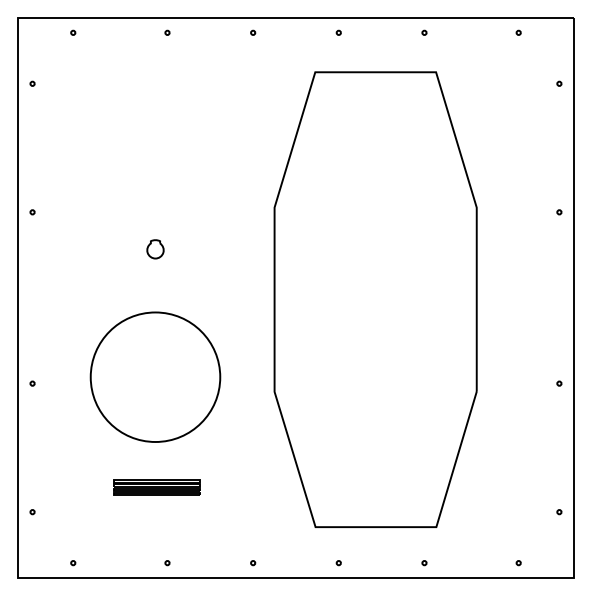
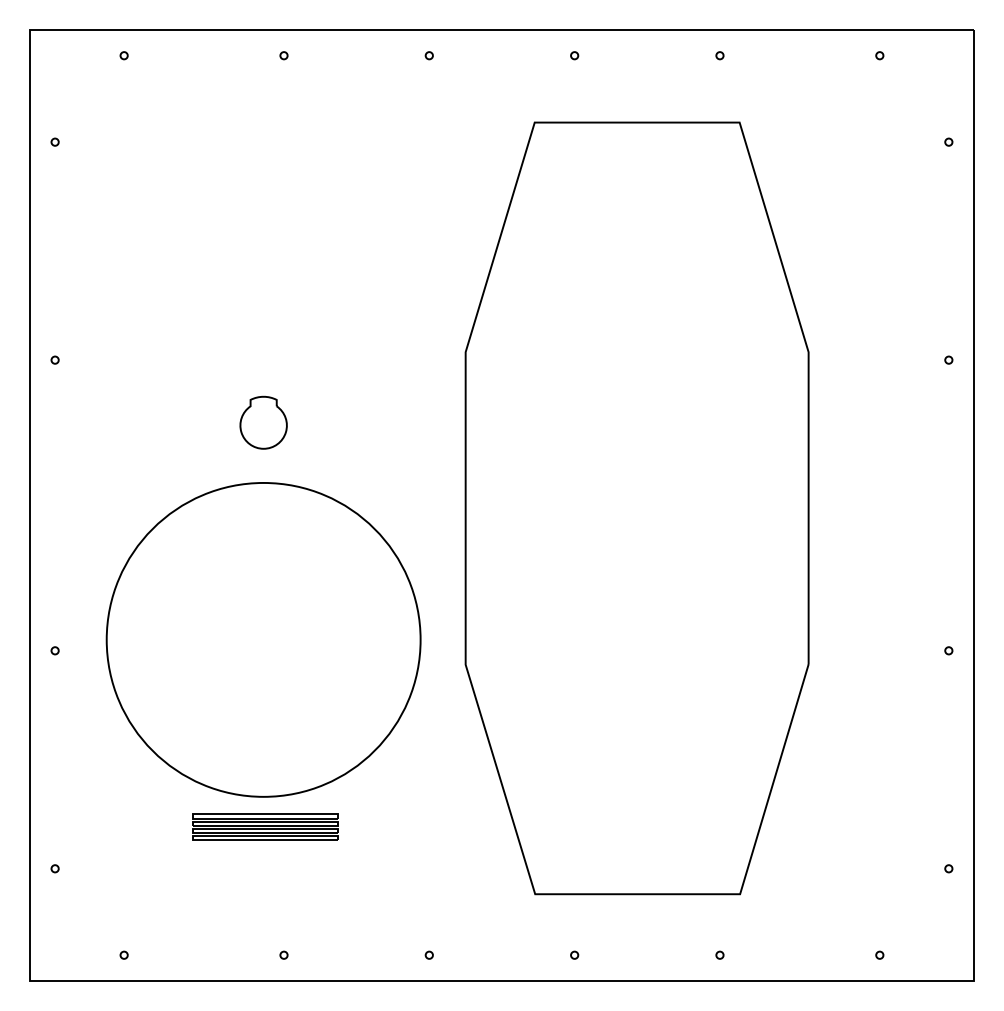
part: (155, 249) -> (263, 423), size x1.67
circle: (155, 376) -> (263, 638), size x1.43

